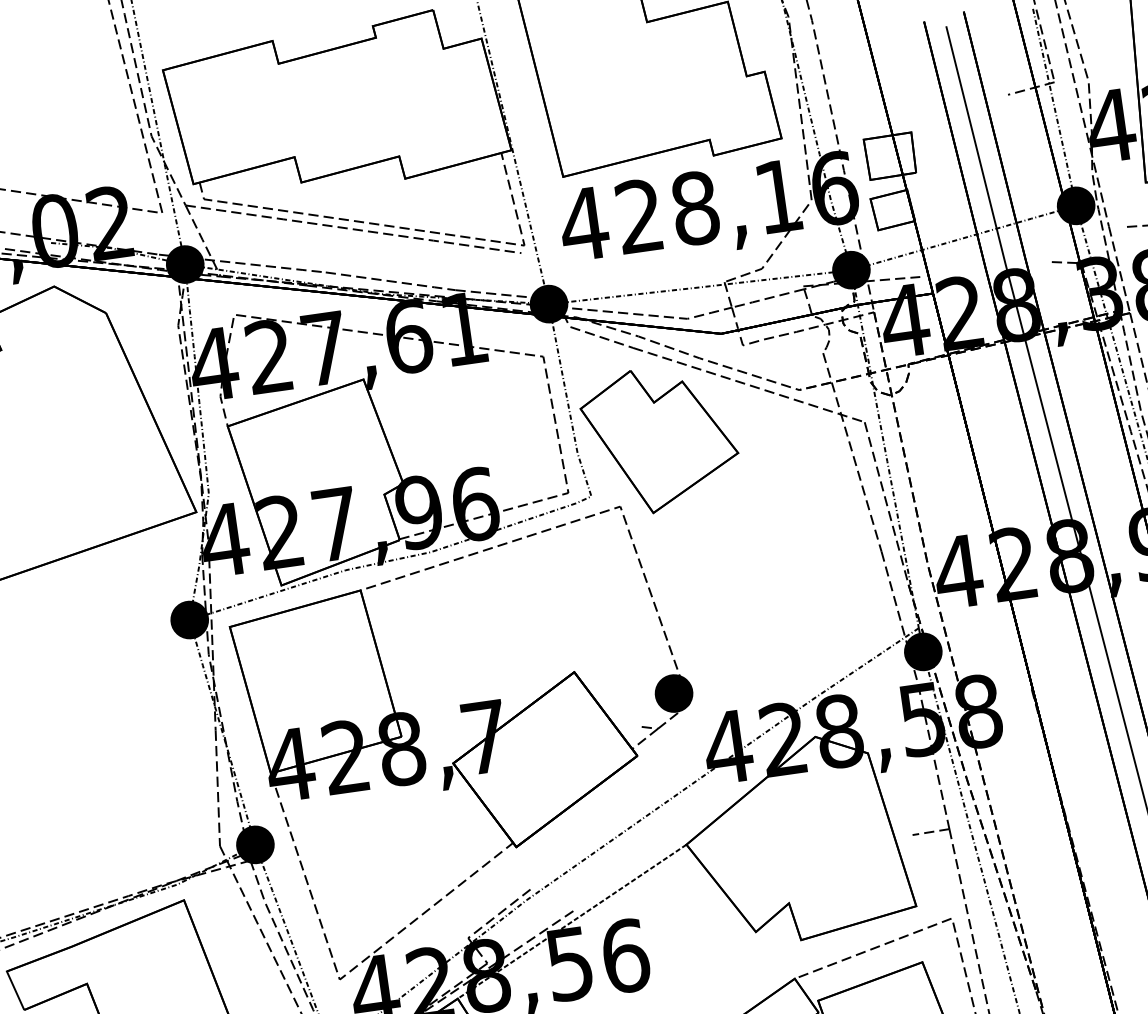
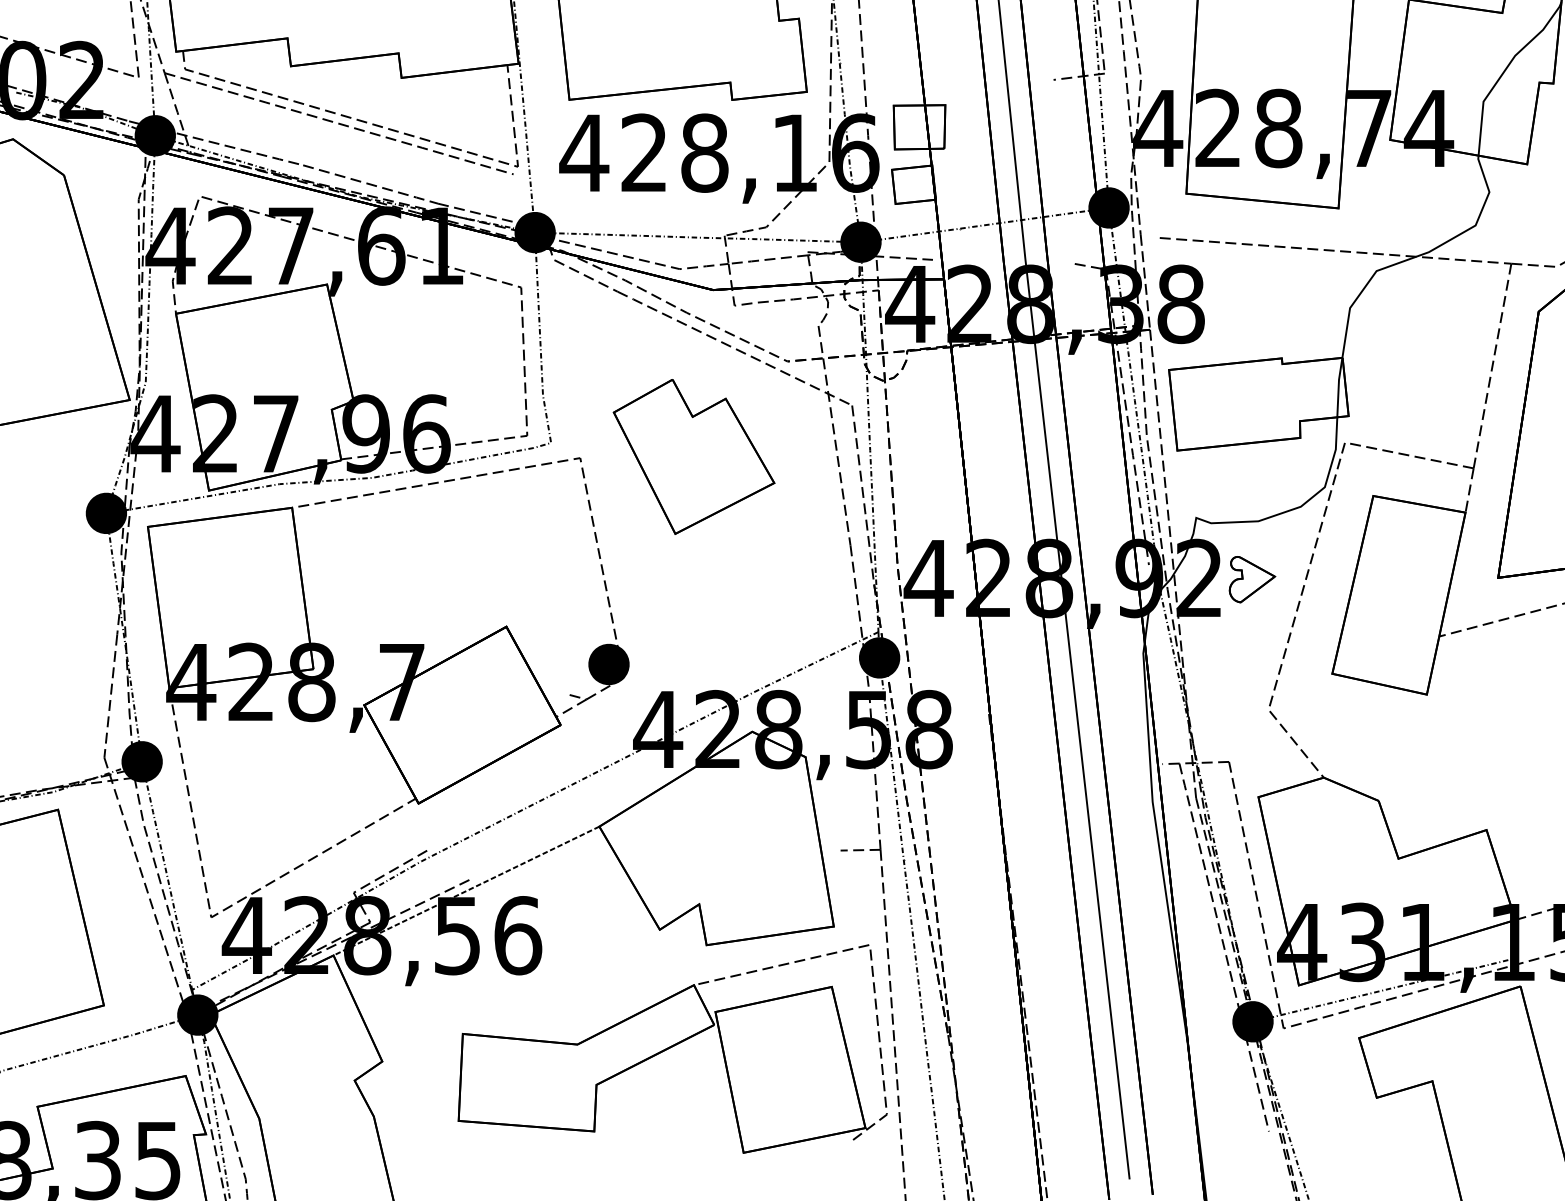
part: (660, 439) -> (693, 456), moved

